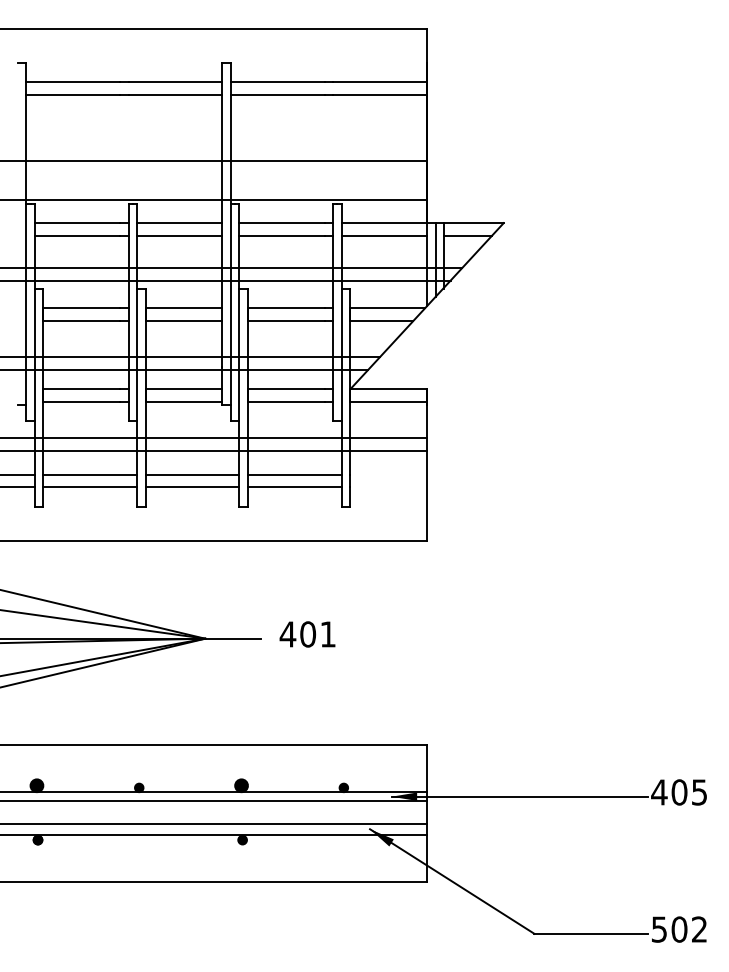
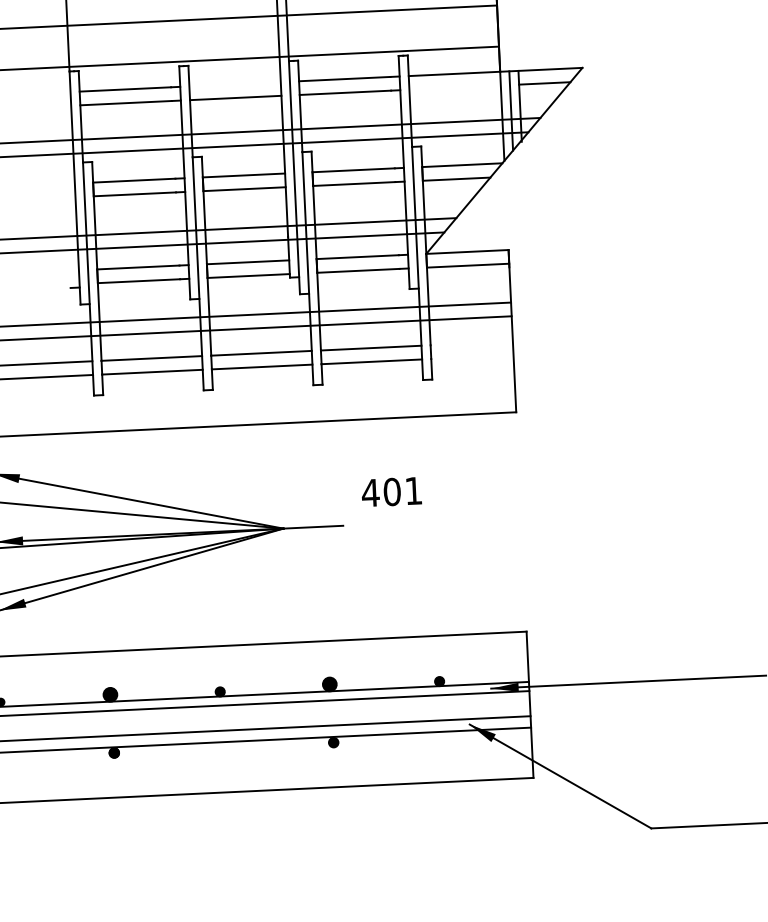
line: (179, 223) -> (234, 84), removed
line: (383, 235) -> (454, 87), removed
text: (307, 634) -> (391, 492), moved

